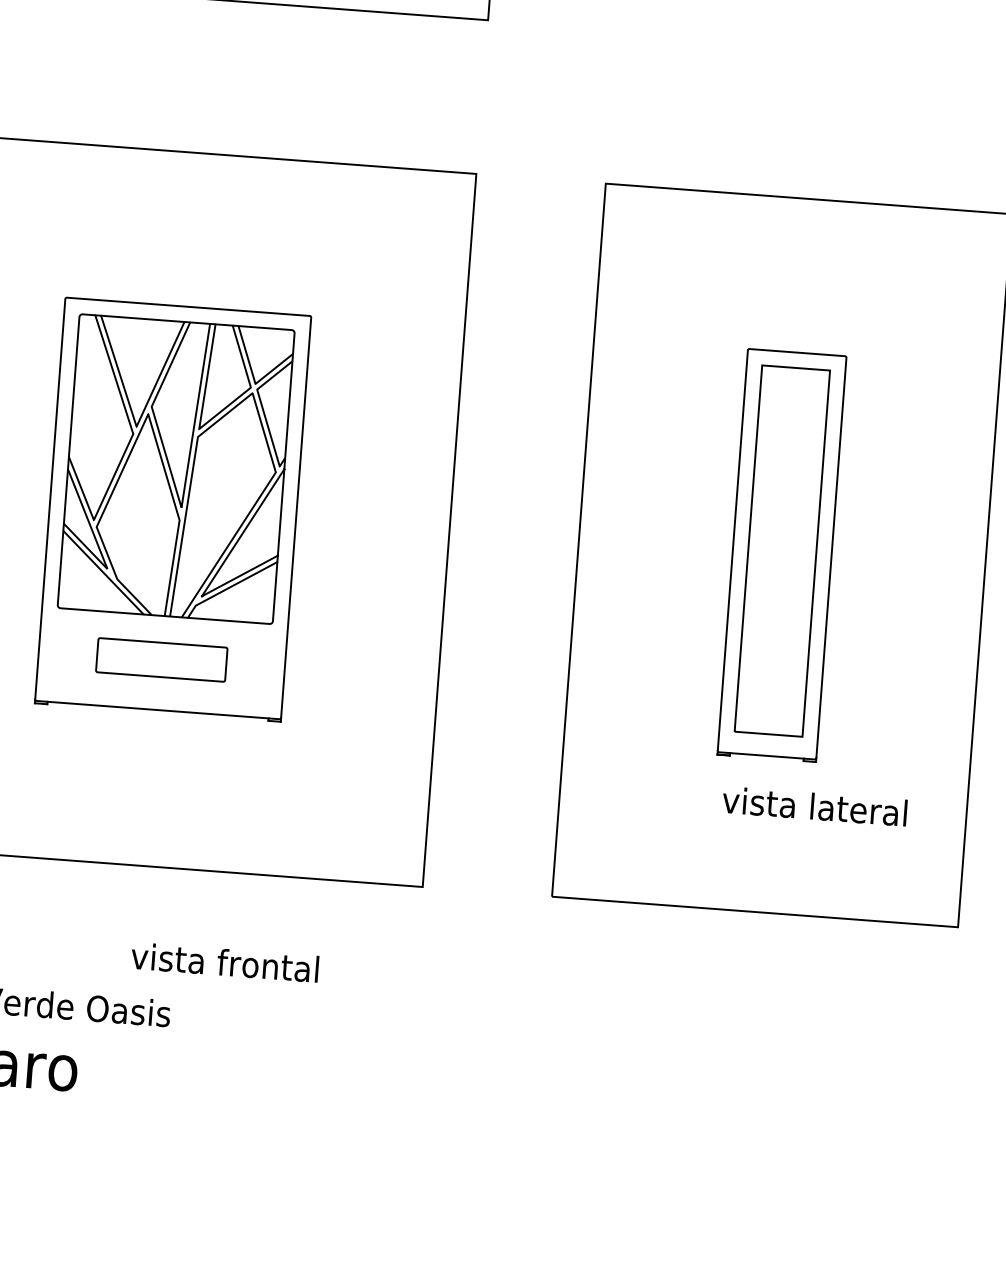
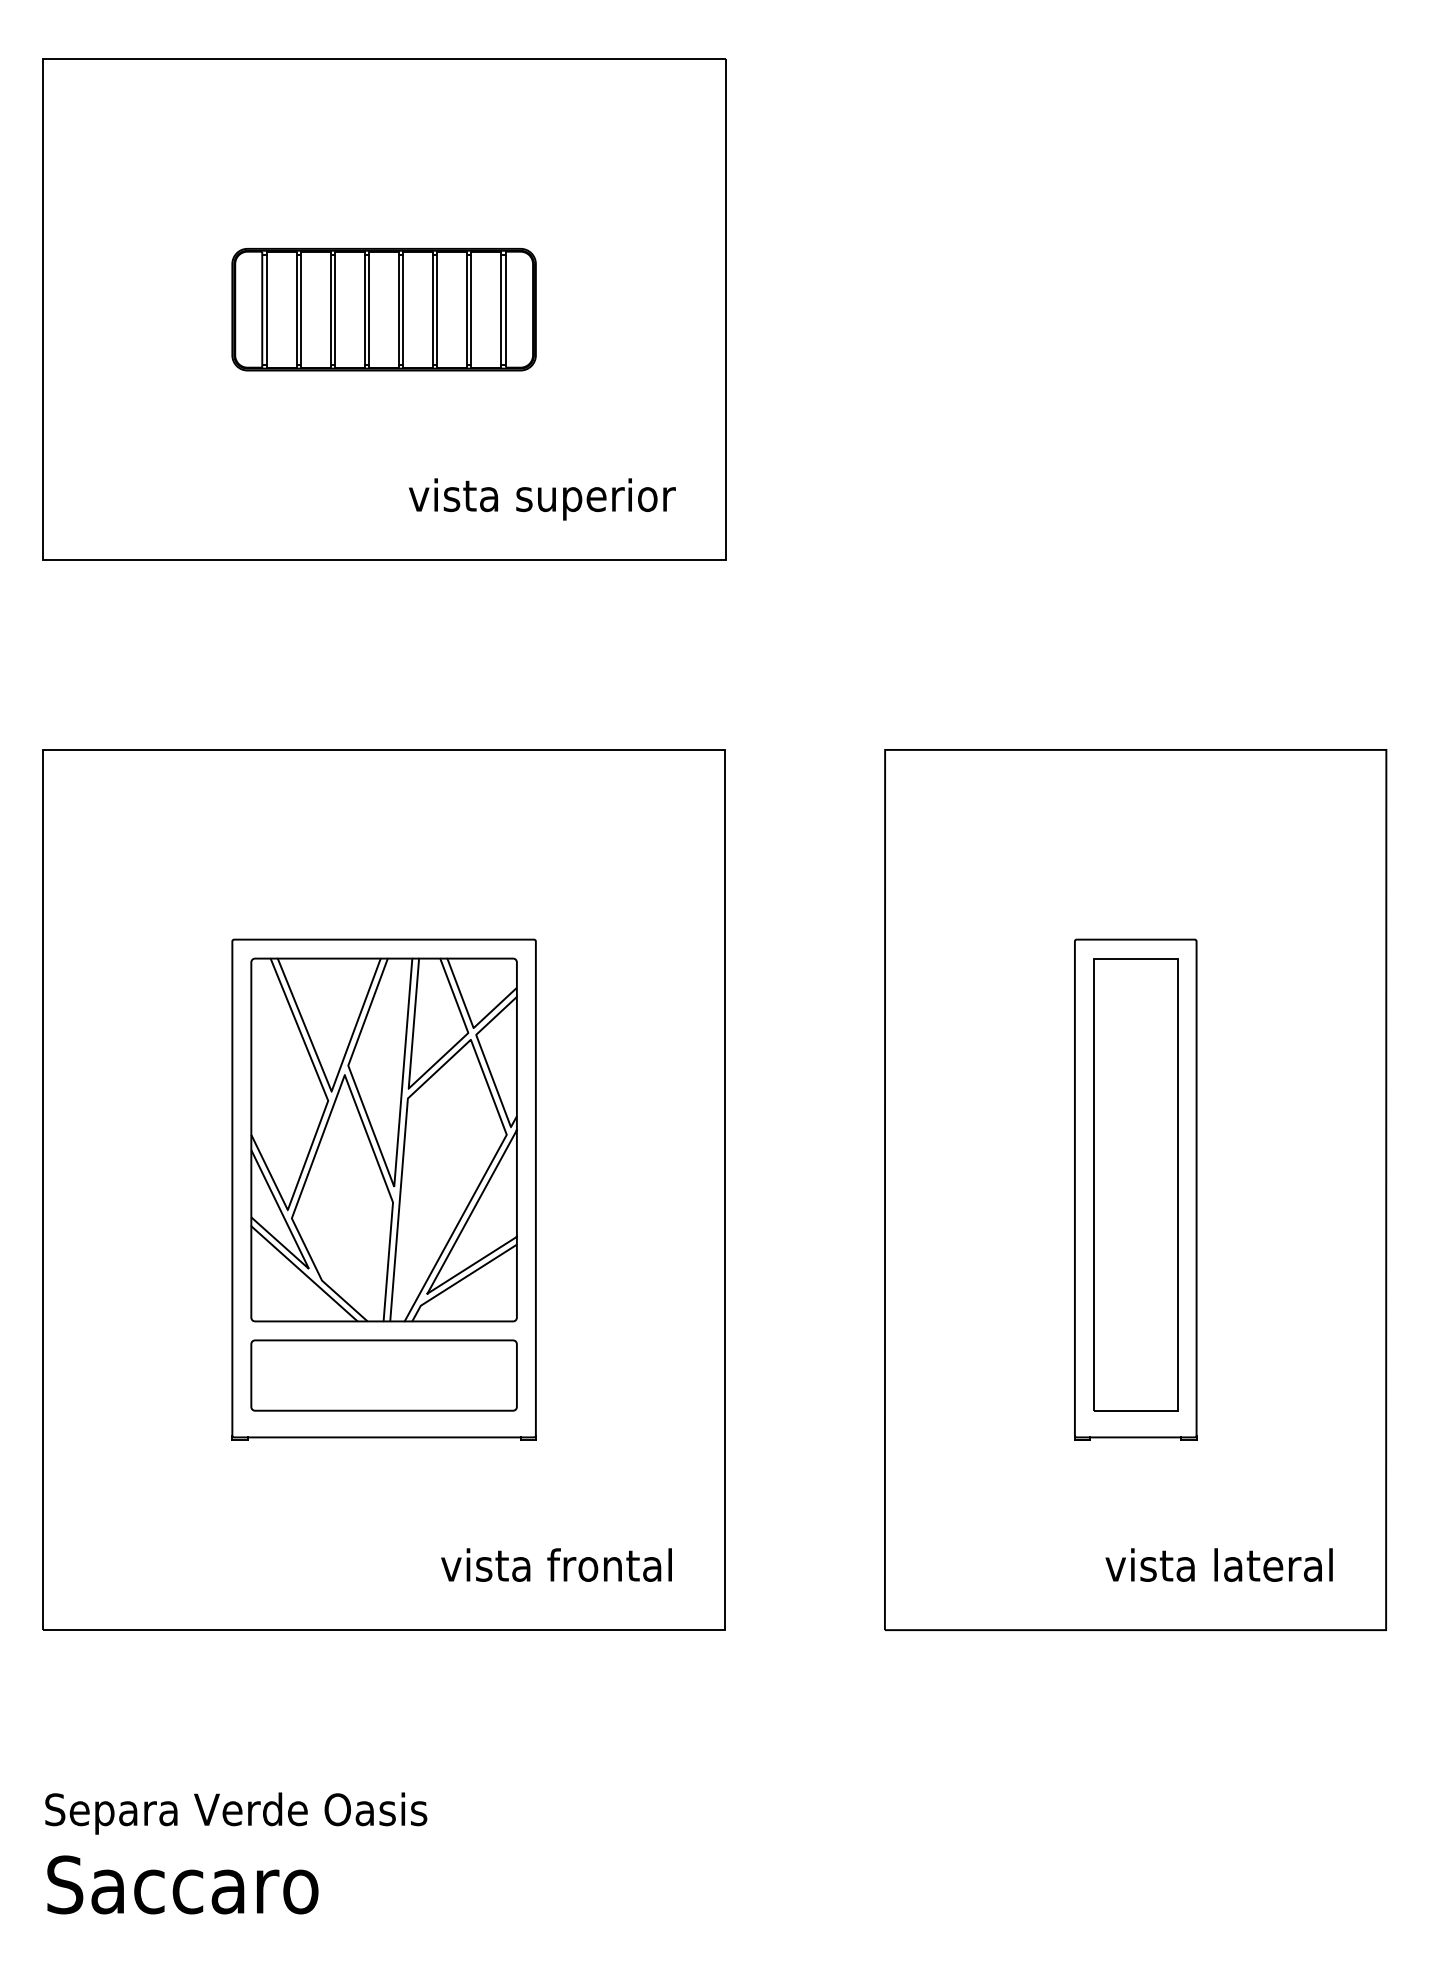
part: (161, 659) -> (383, 1375), size x1.67
text: (814, 805) -> (1218, 1564), moved
text: (224, 962) -> (556, 1564), moved

